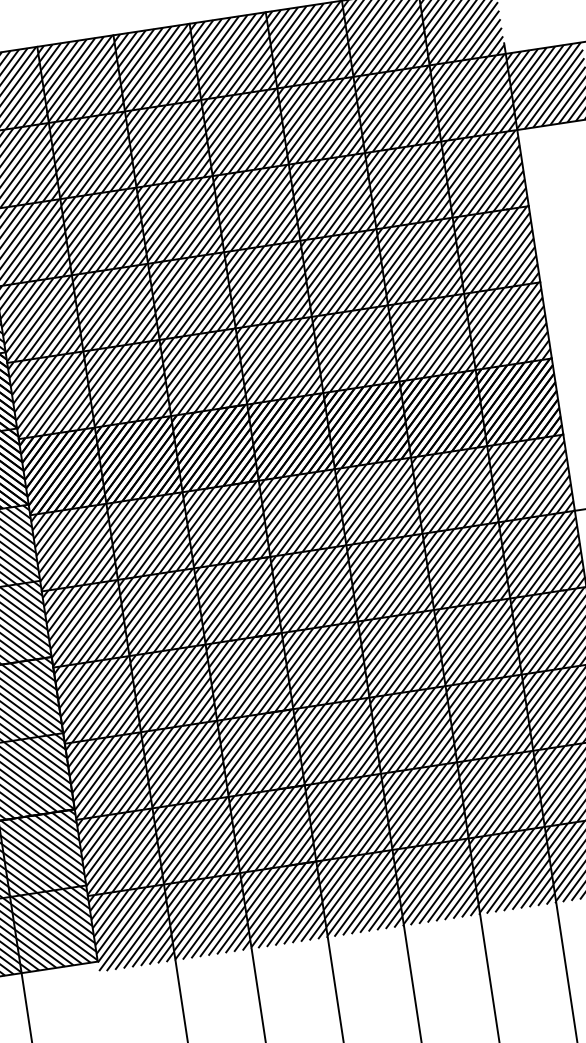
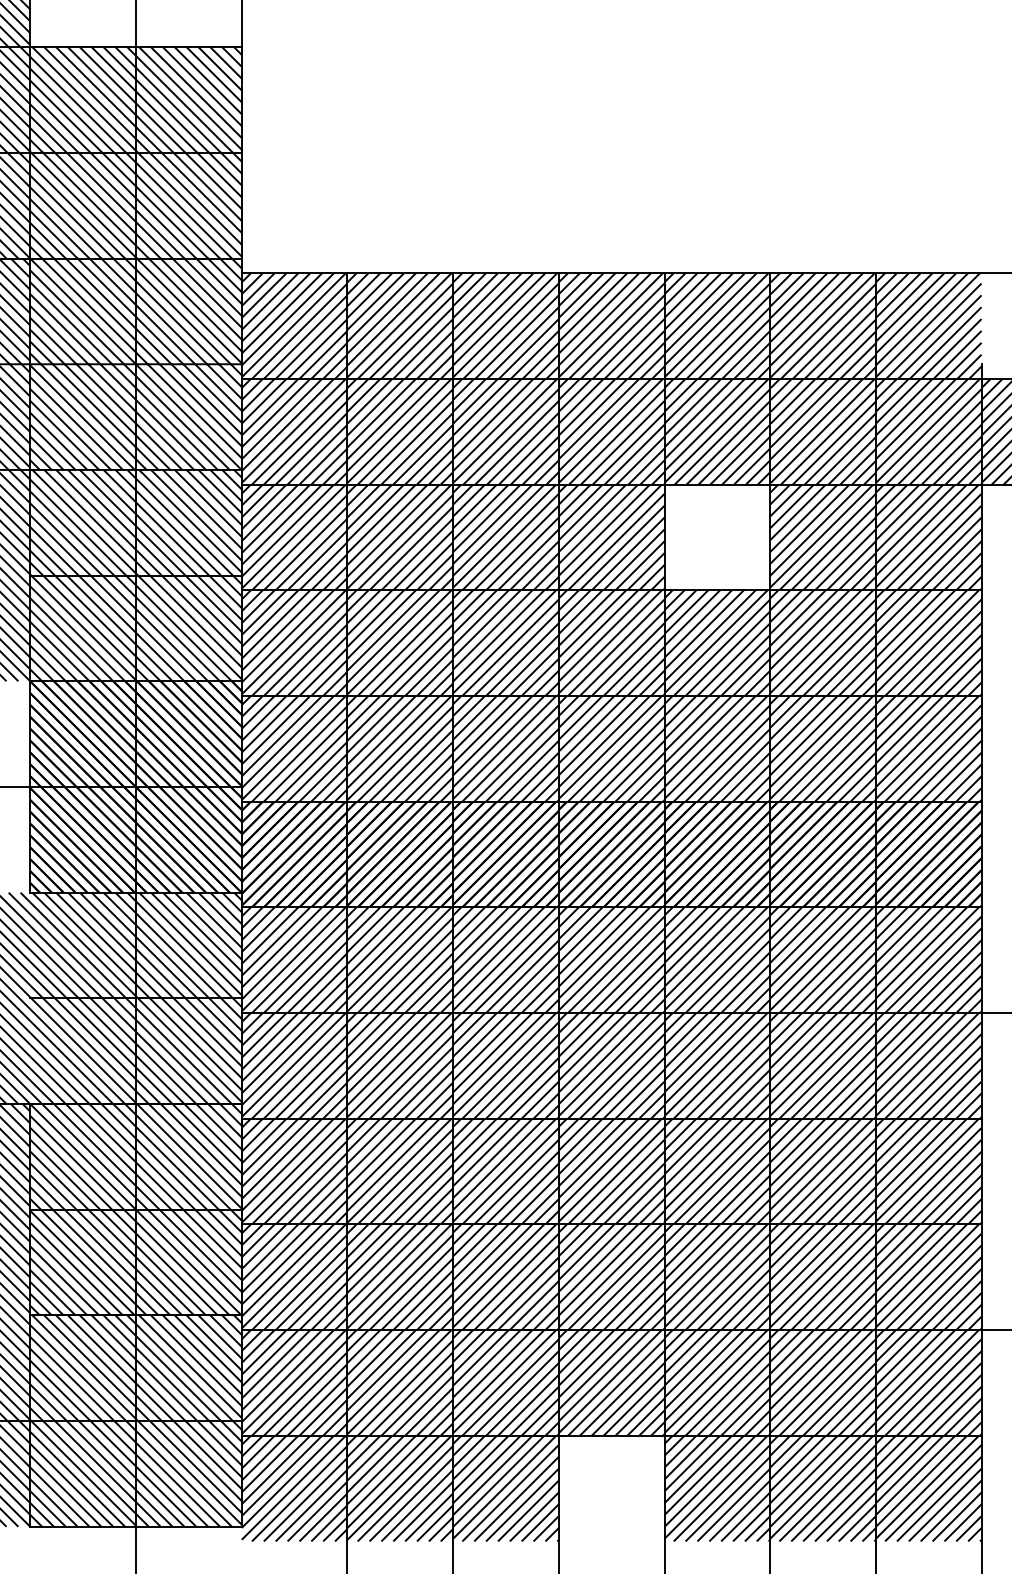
hatch: (332, 196) -> (717, 537), removed
hatch: (360, 893) -> (611, 1488), removed

